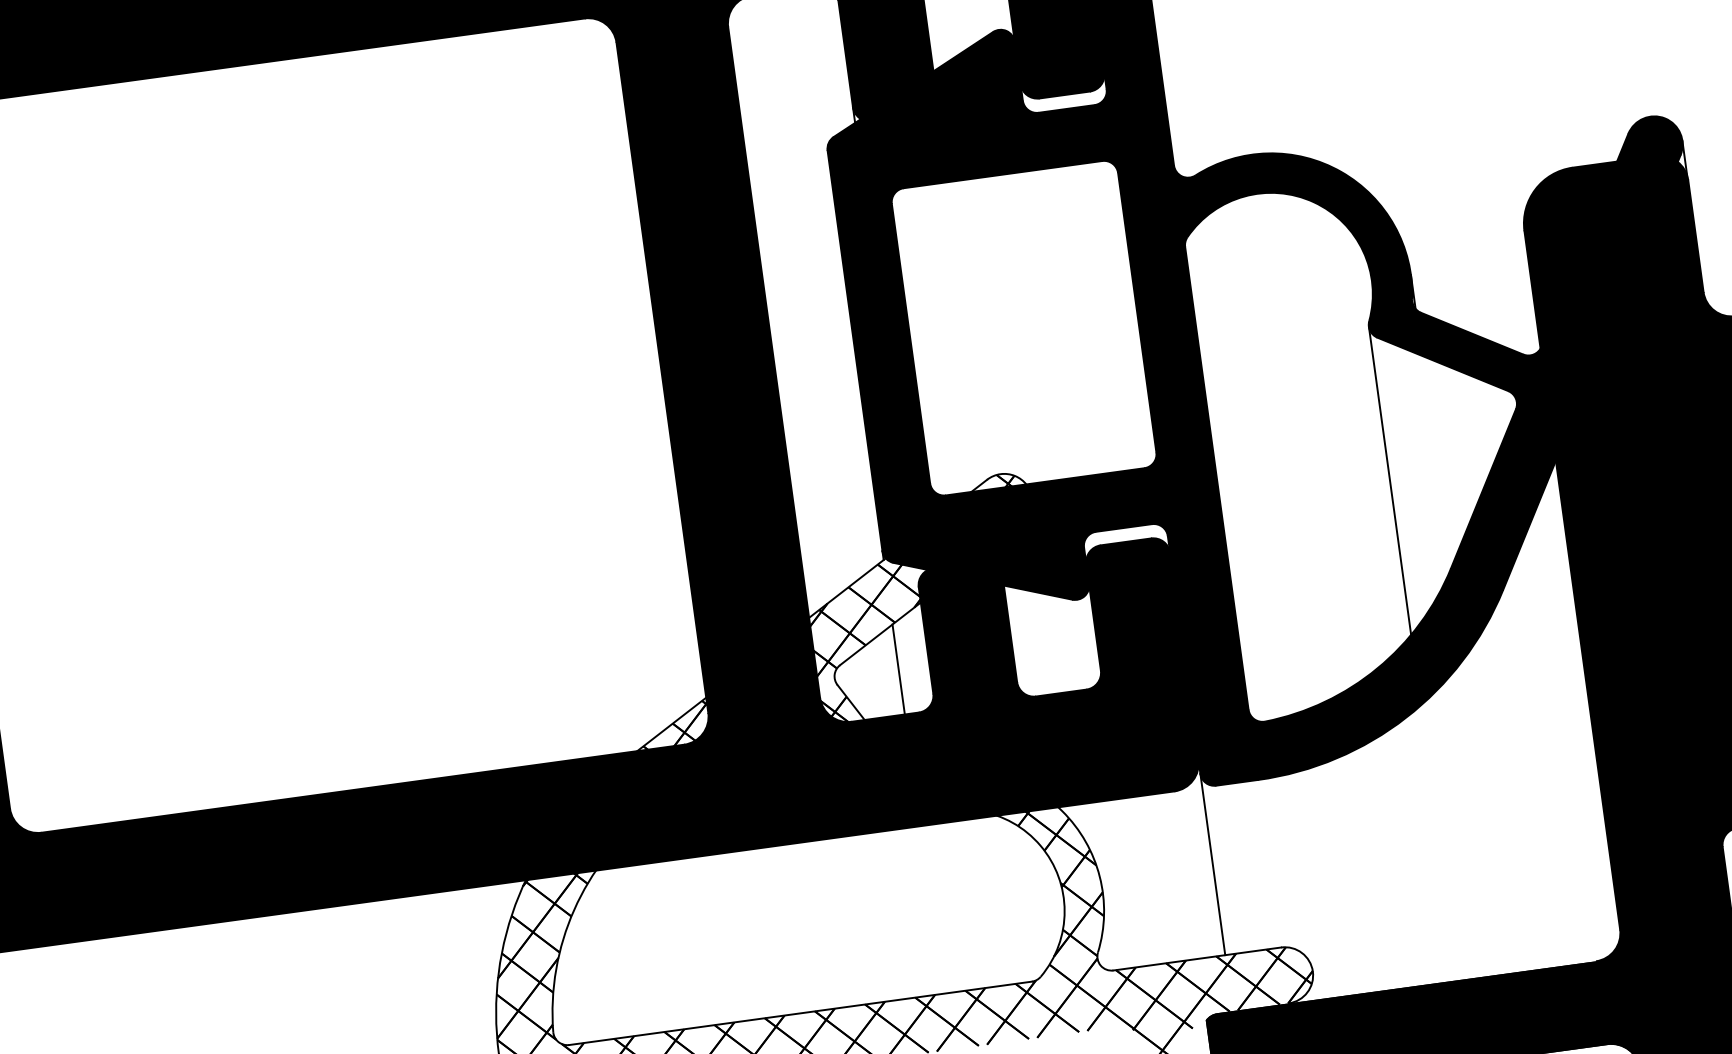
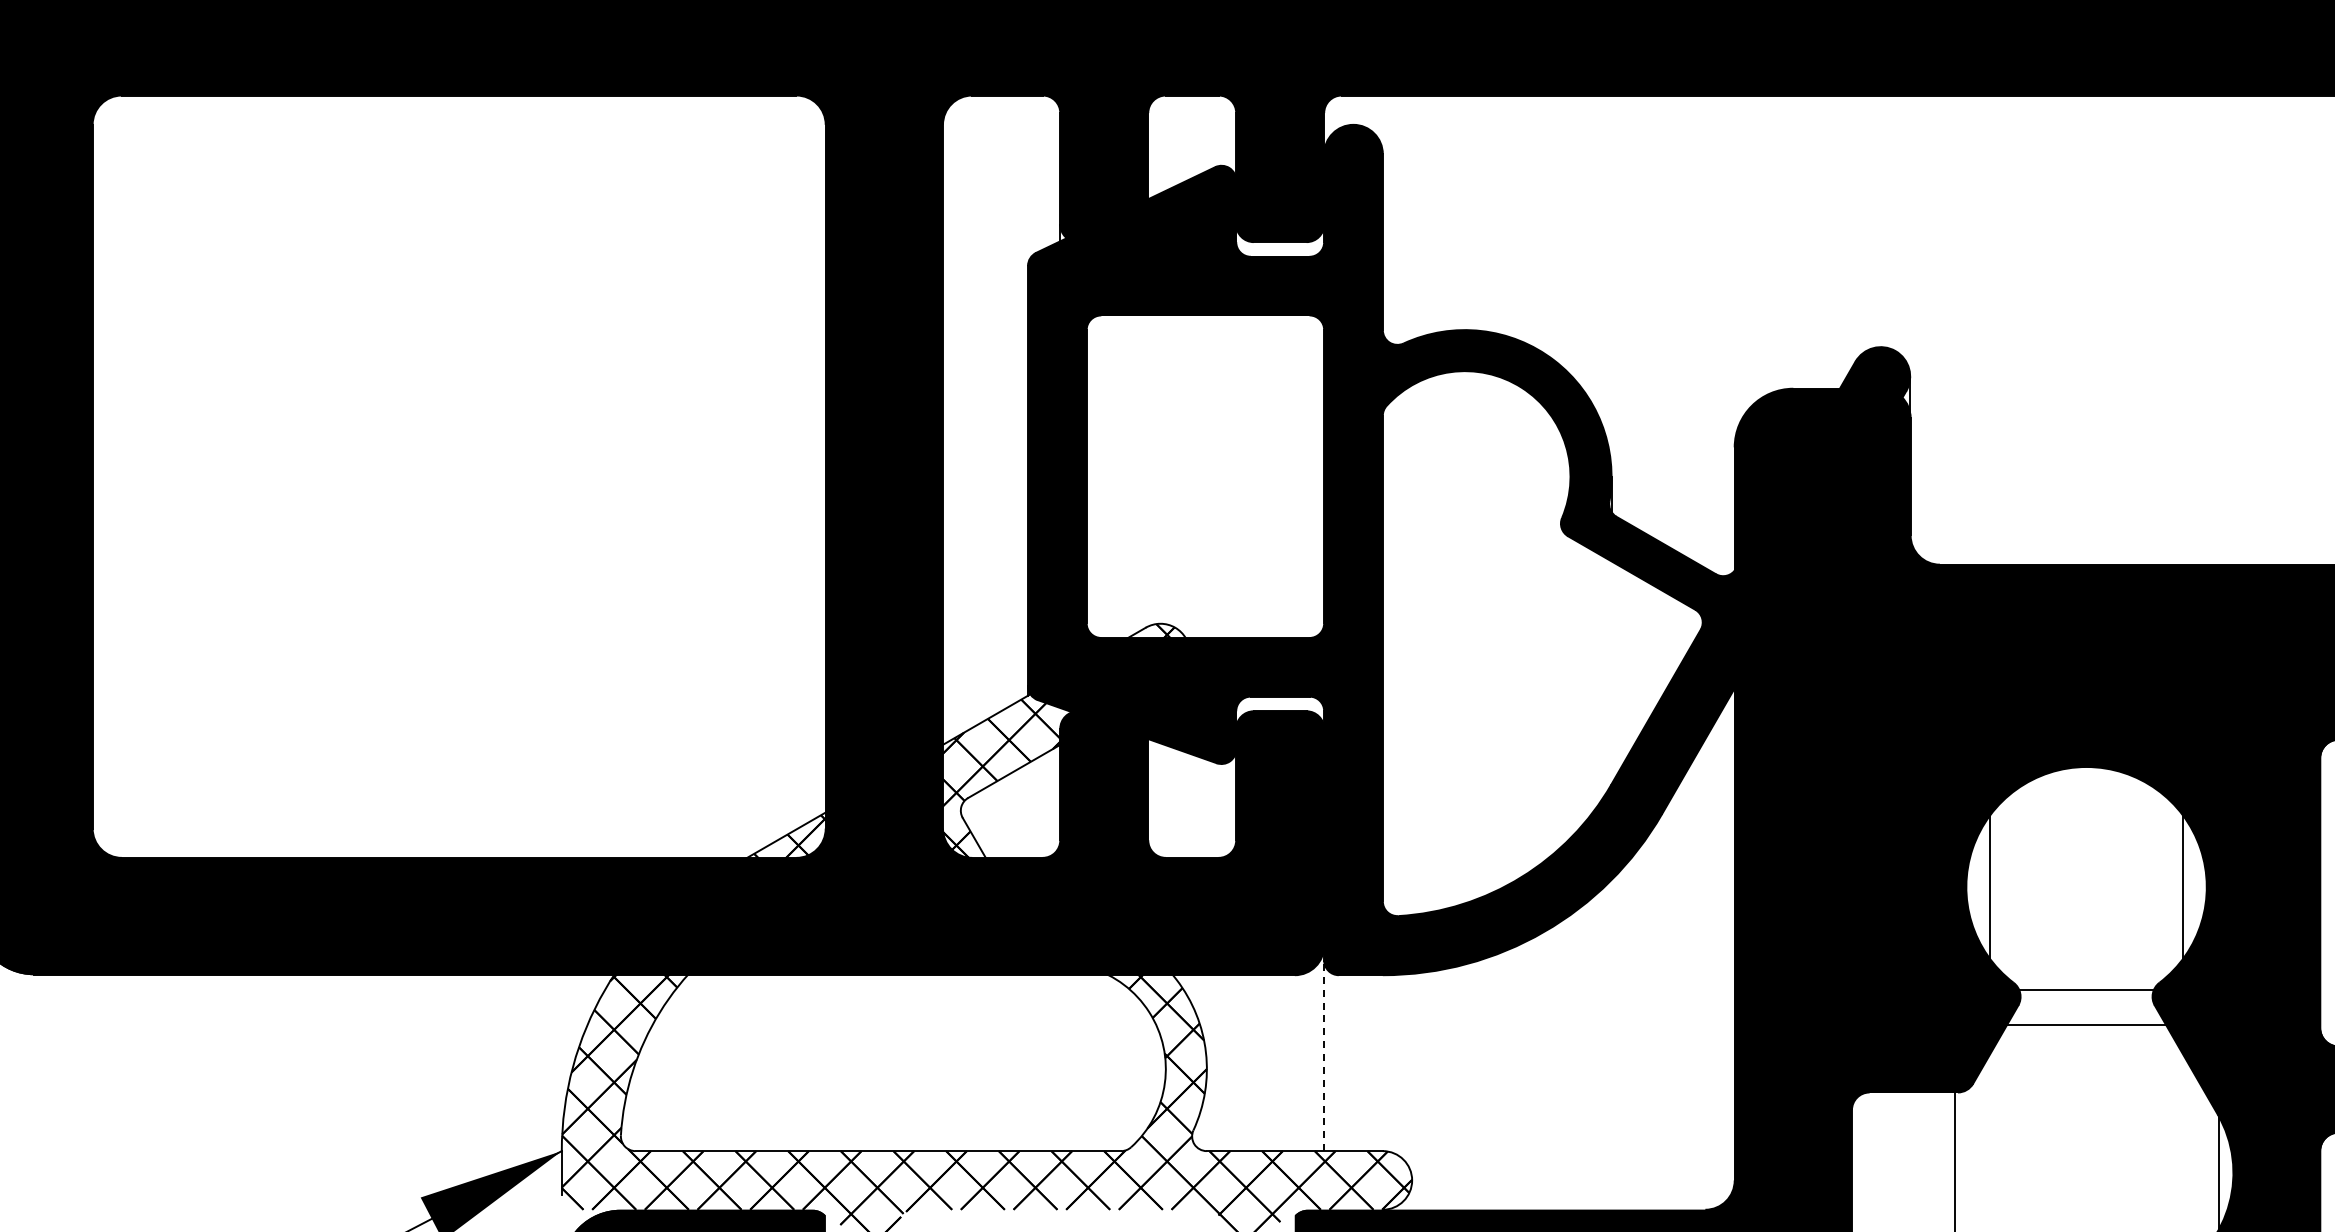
line: (1389, 480) -> (1560, 685), removed
line: (899, 669) -> (1028, 810), removed
line: (1213, 864) -> (1324, 1055), solid -> dashed

